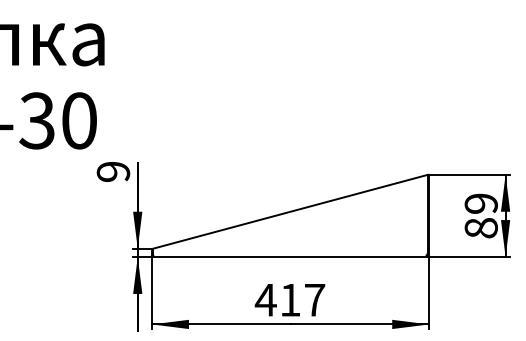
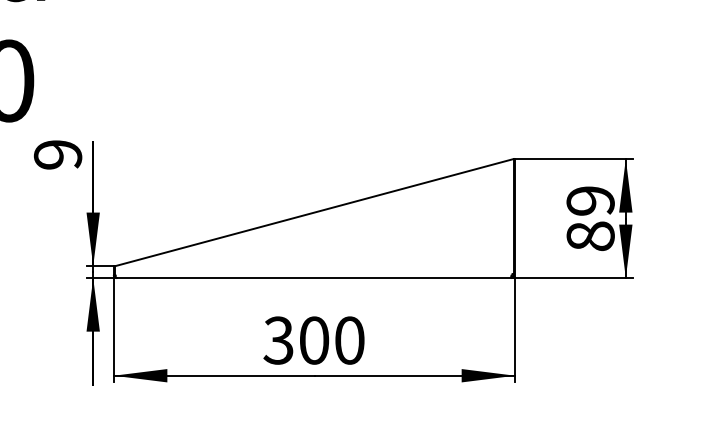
text: (289, 299) -> (312, 339), 417 -> 300

